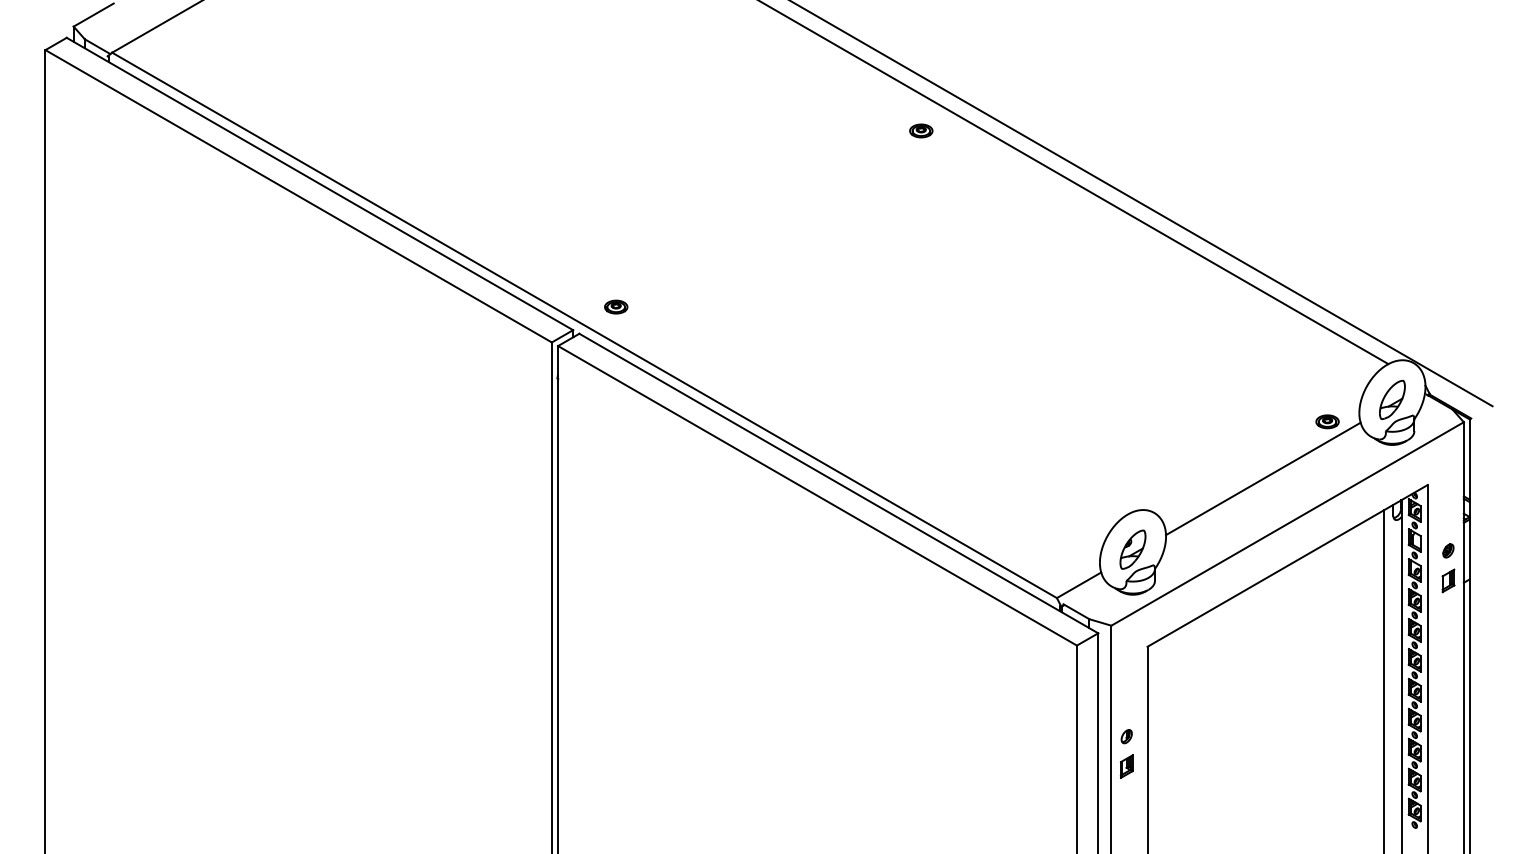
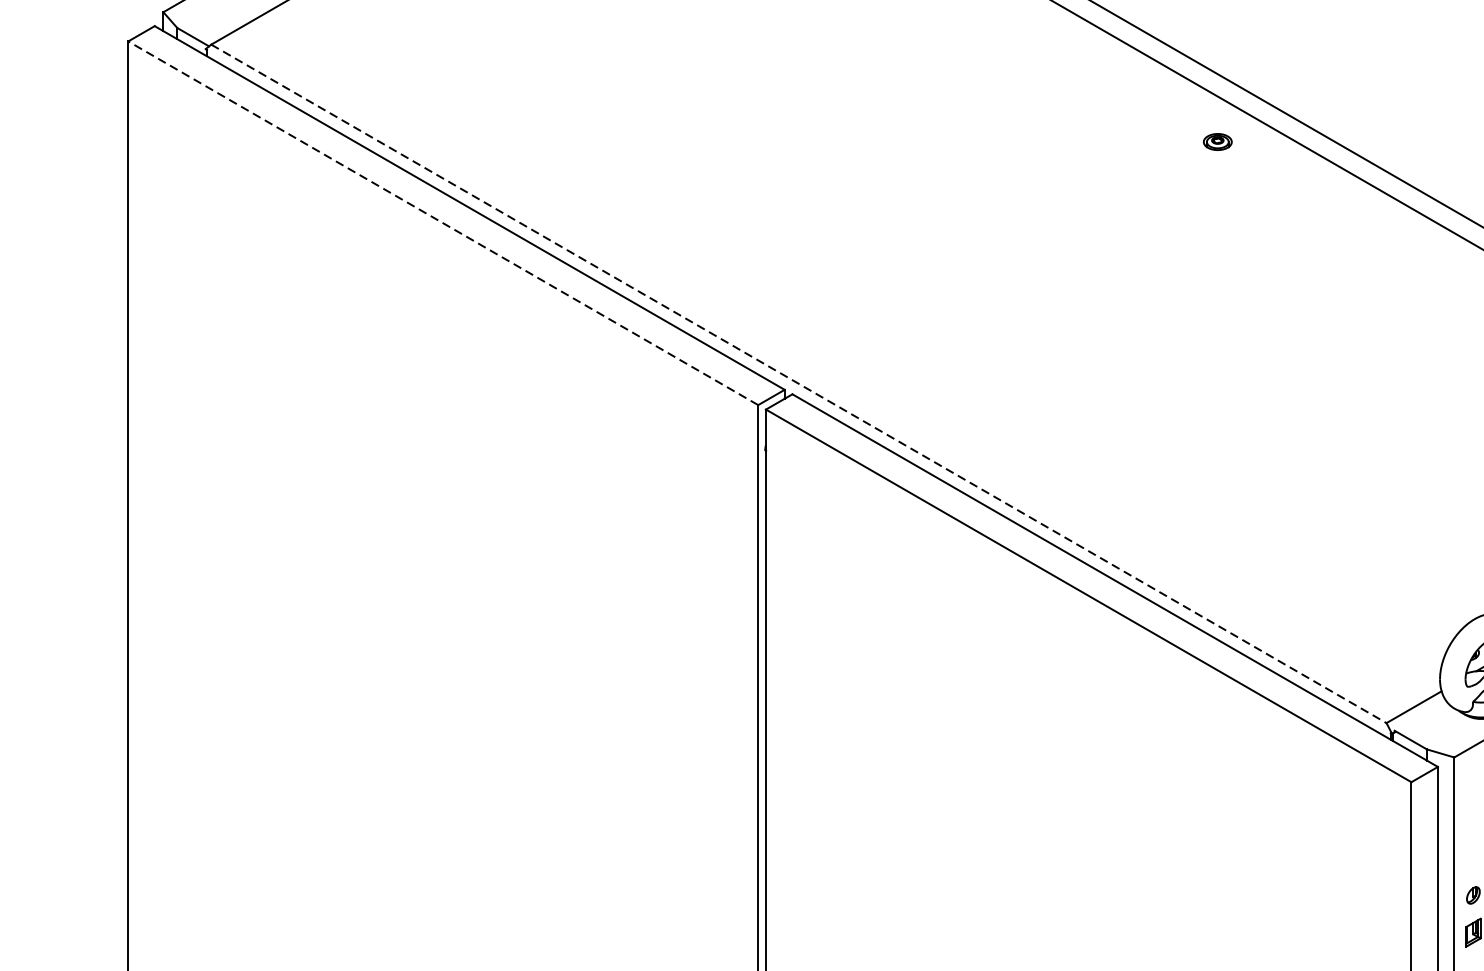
line: (298, 196) -> (443, 223), solid -> dashed
part: (616, 306) -> (838, 360), removed
line: (585, 325) -> (800, 384), solid -> dashed

